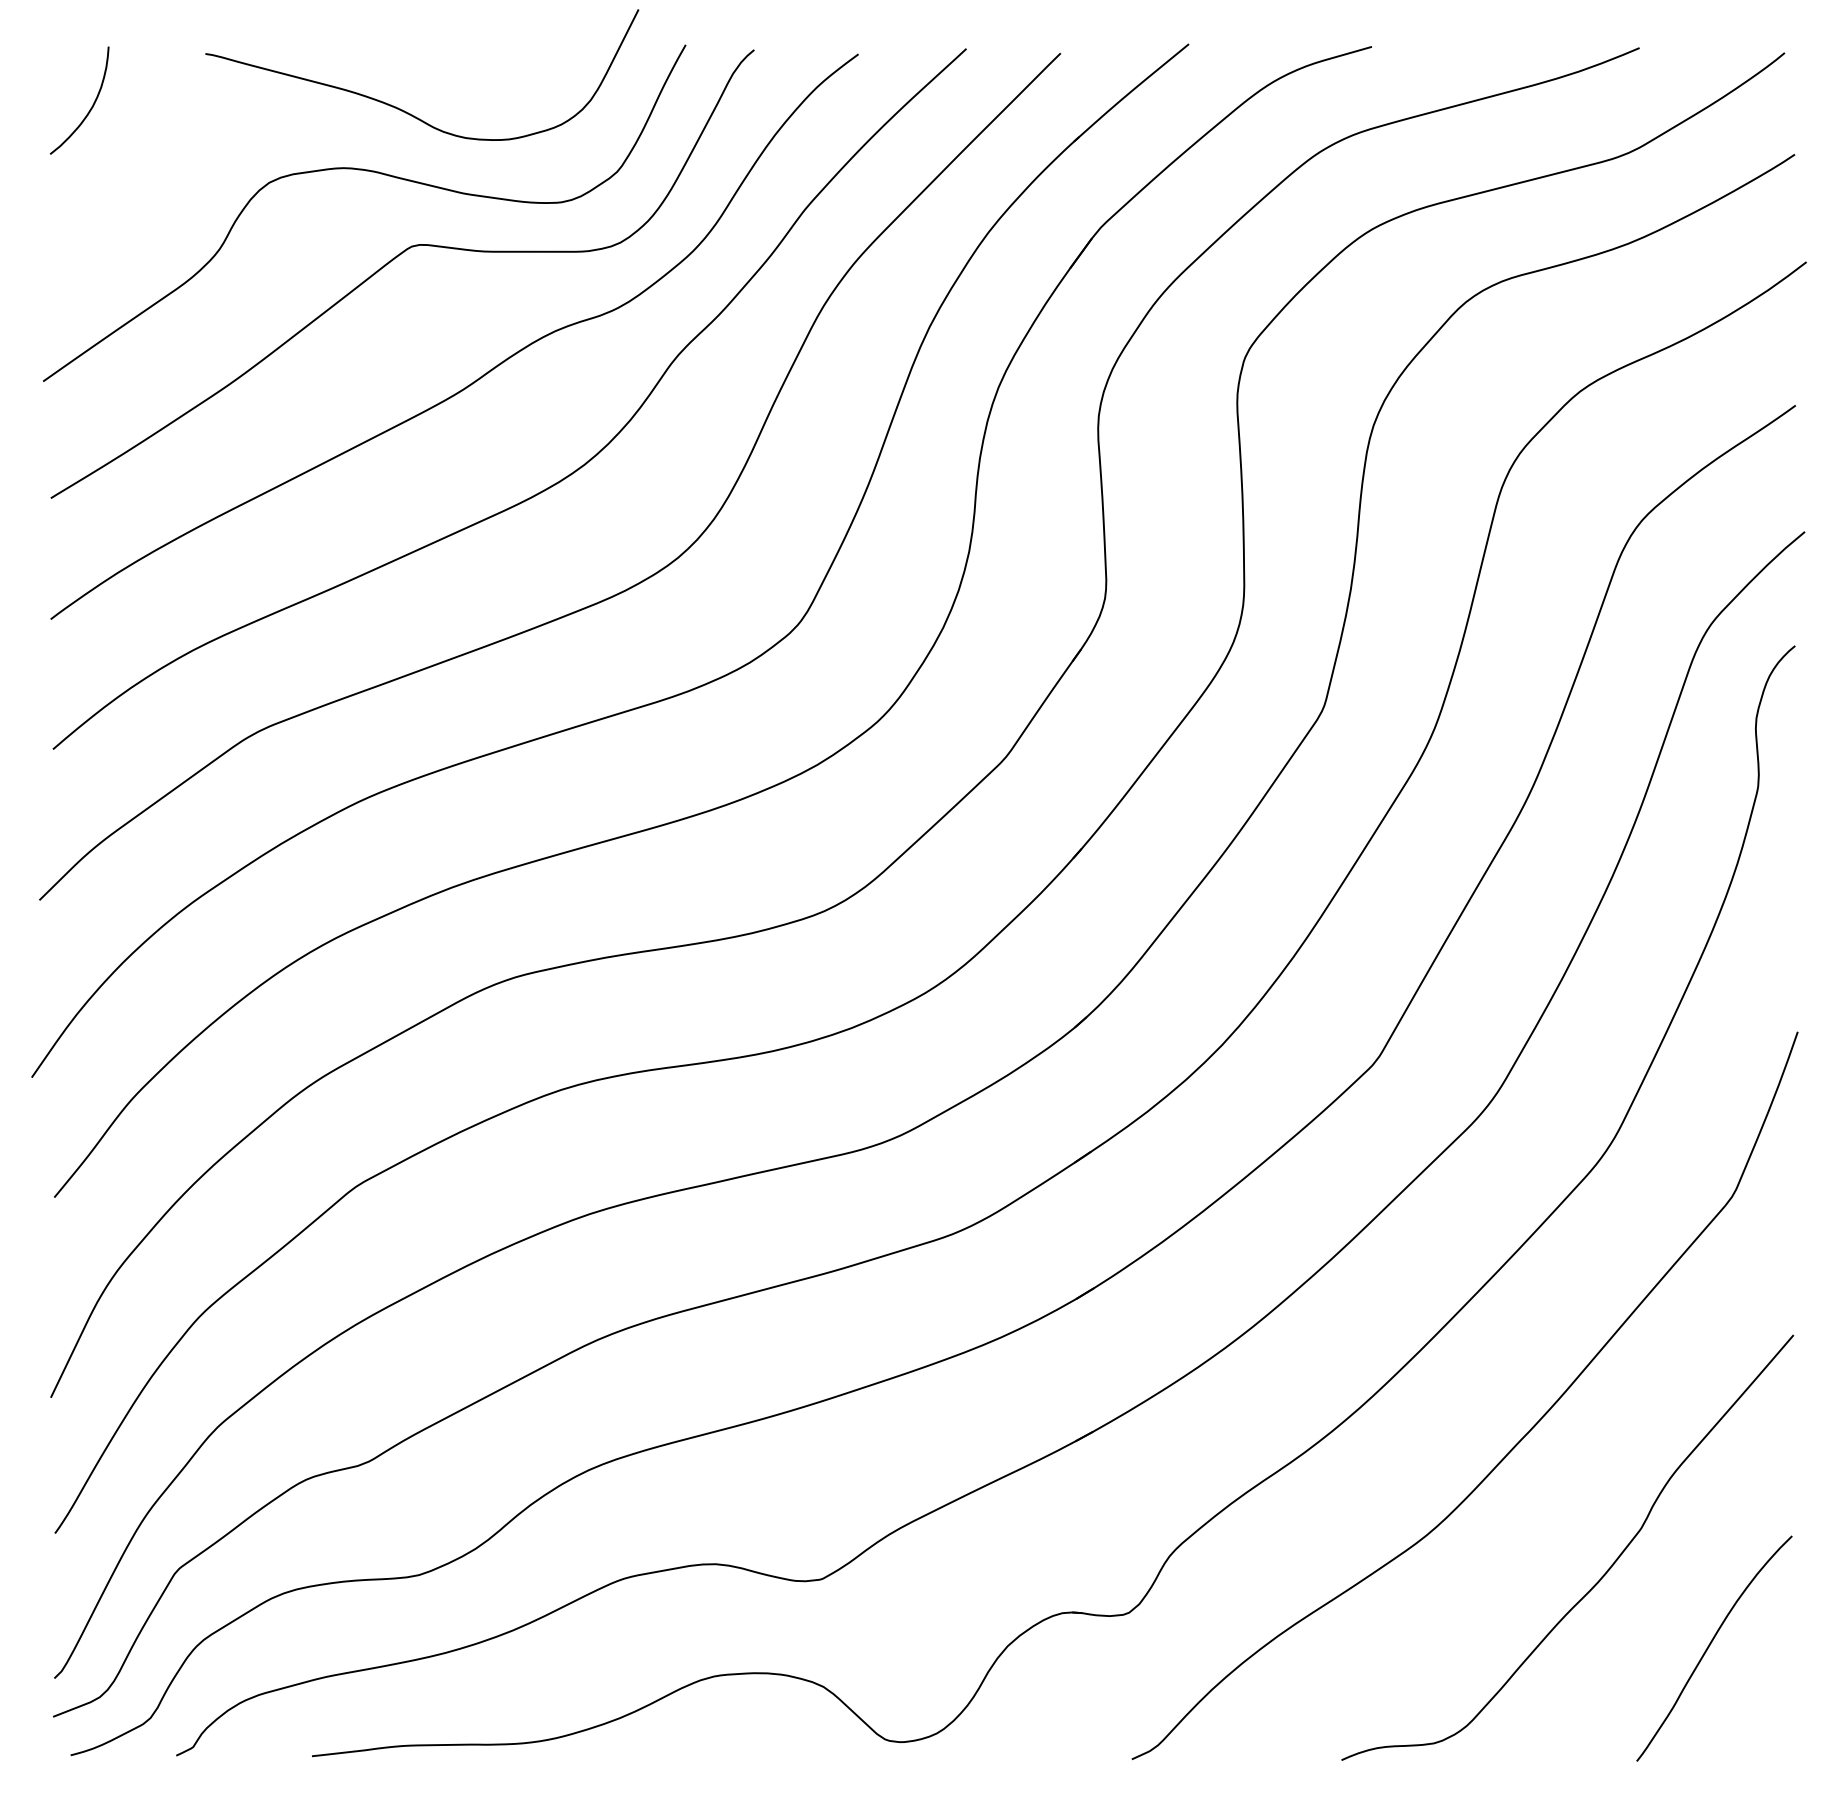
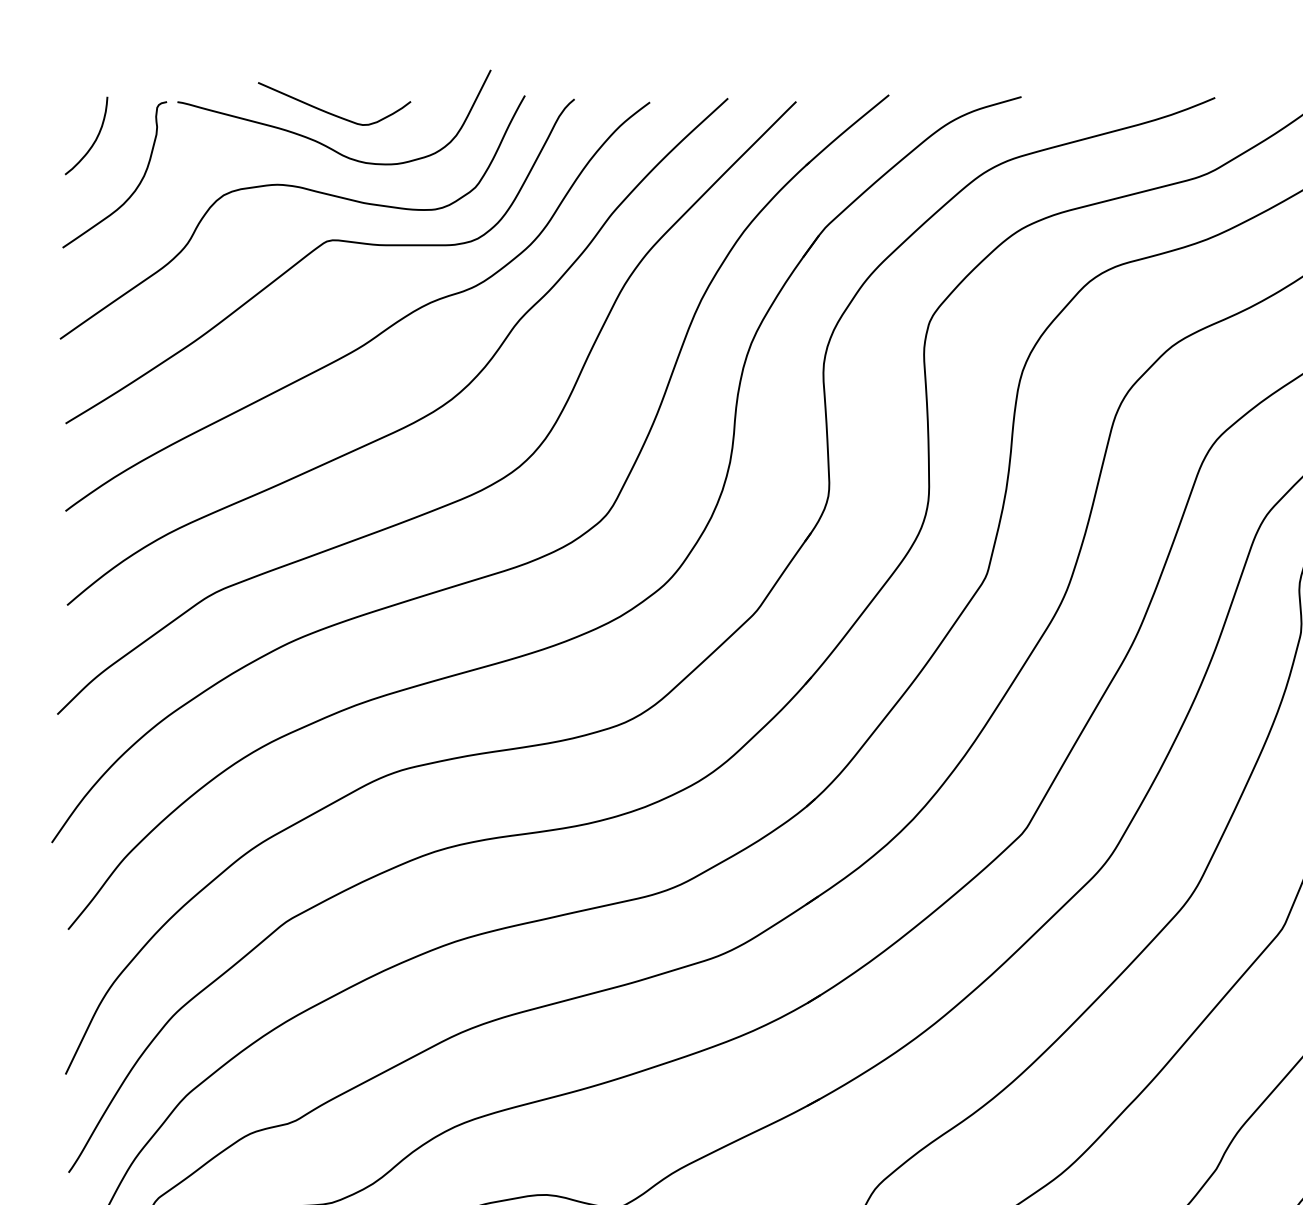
curve: (418, 69) -> (331, 113), added
curve: (145, 176) -> (134, 190), added

